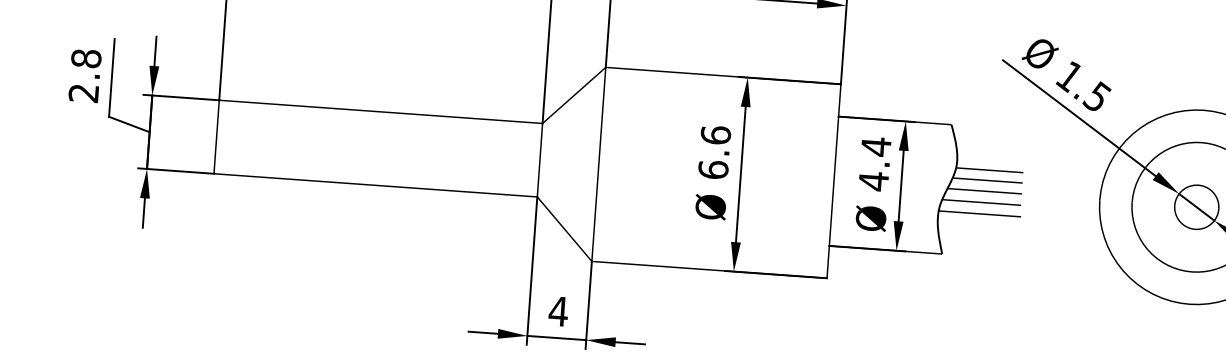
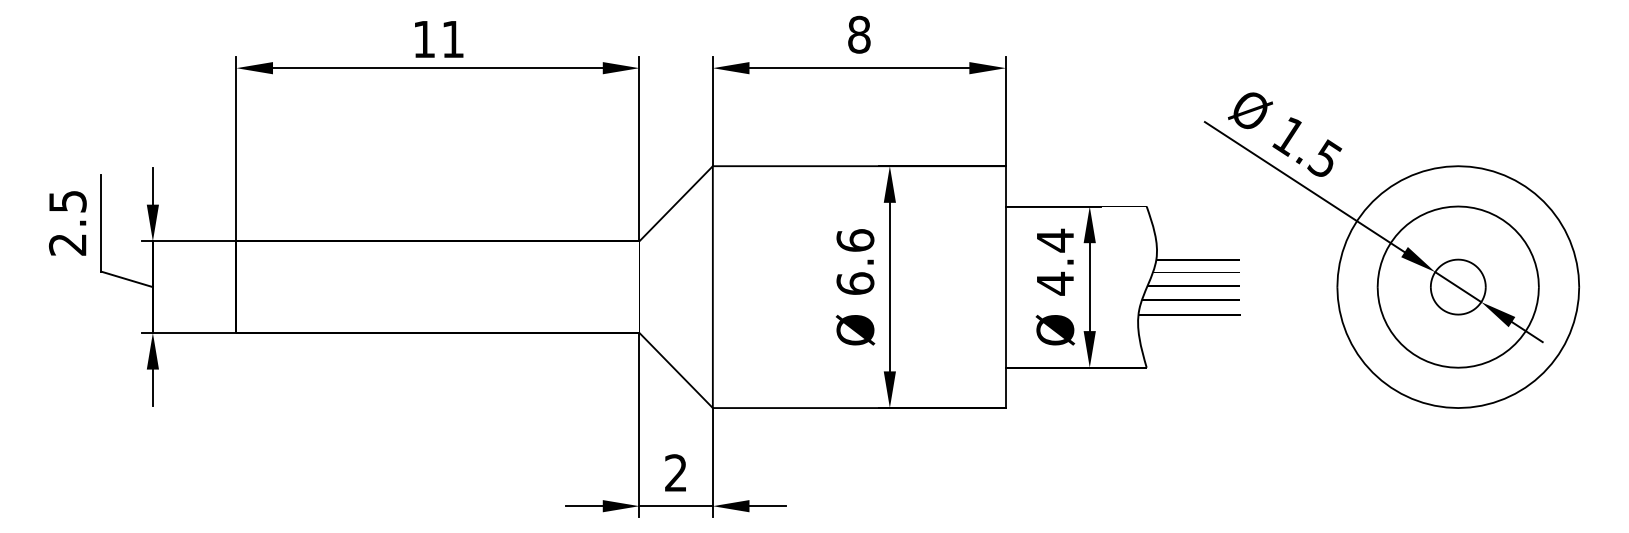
text: (86, 58) -> (67, 201), 2.8 -> 2.5
text: (558, 310) -> (675, 472), 4 -> 2

